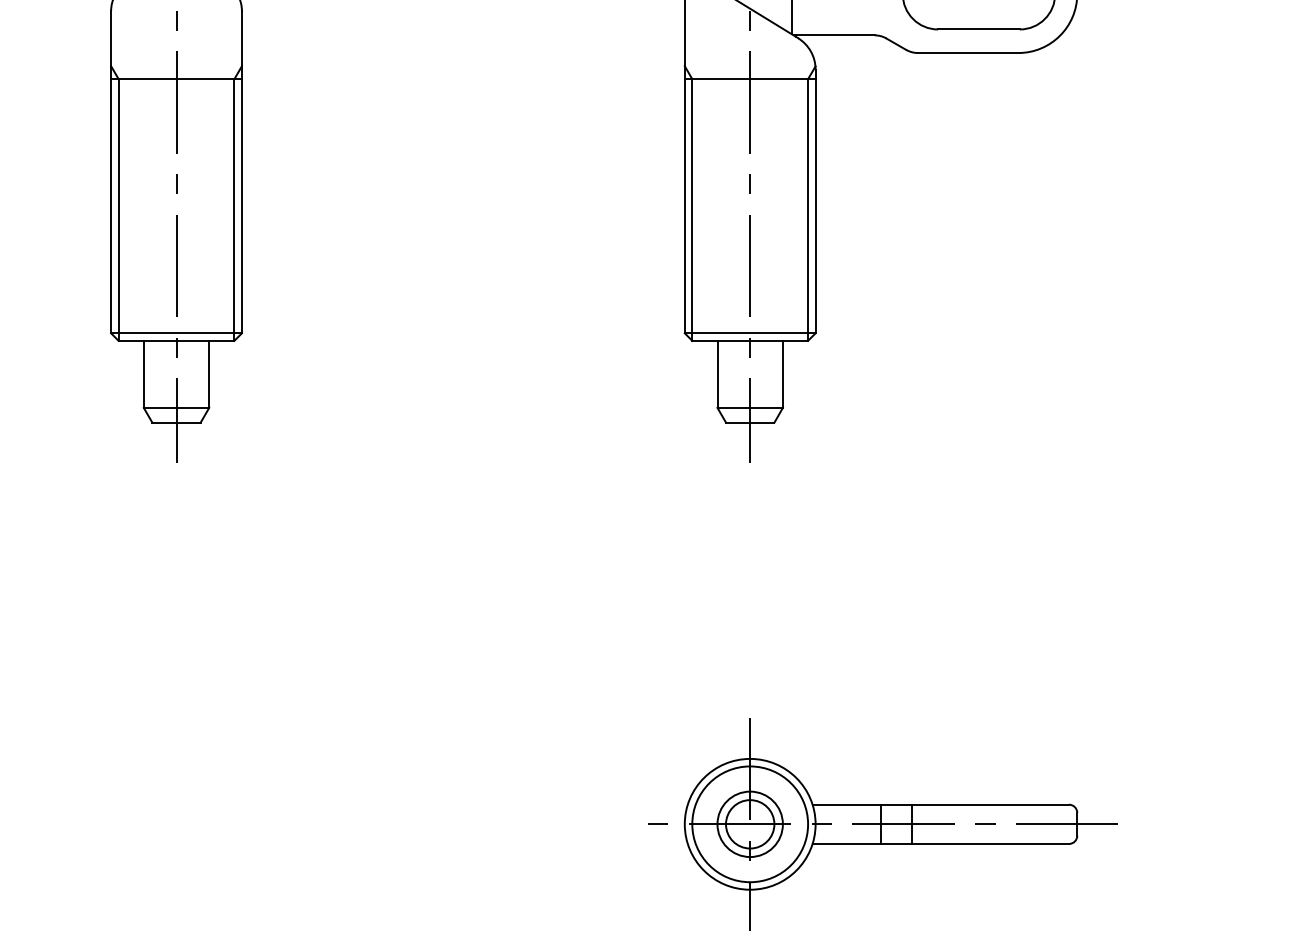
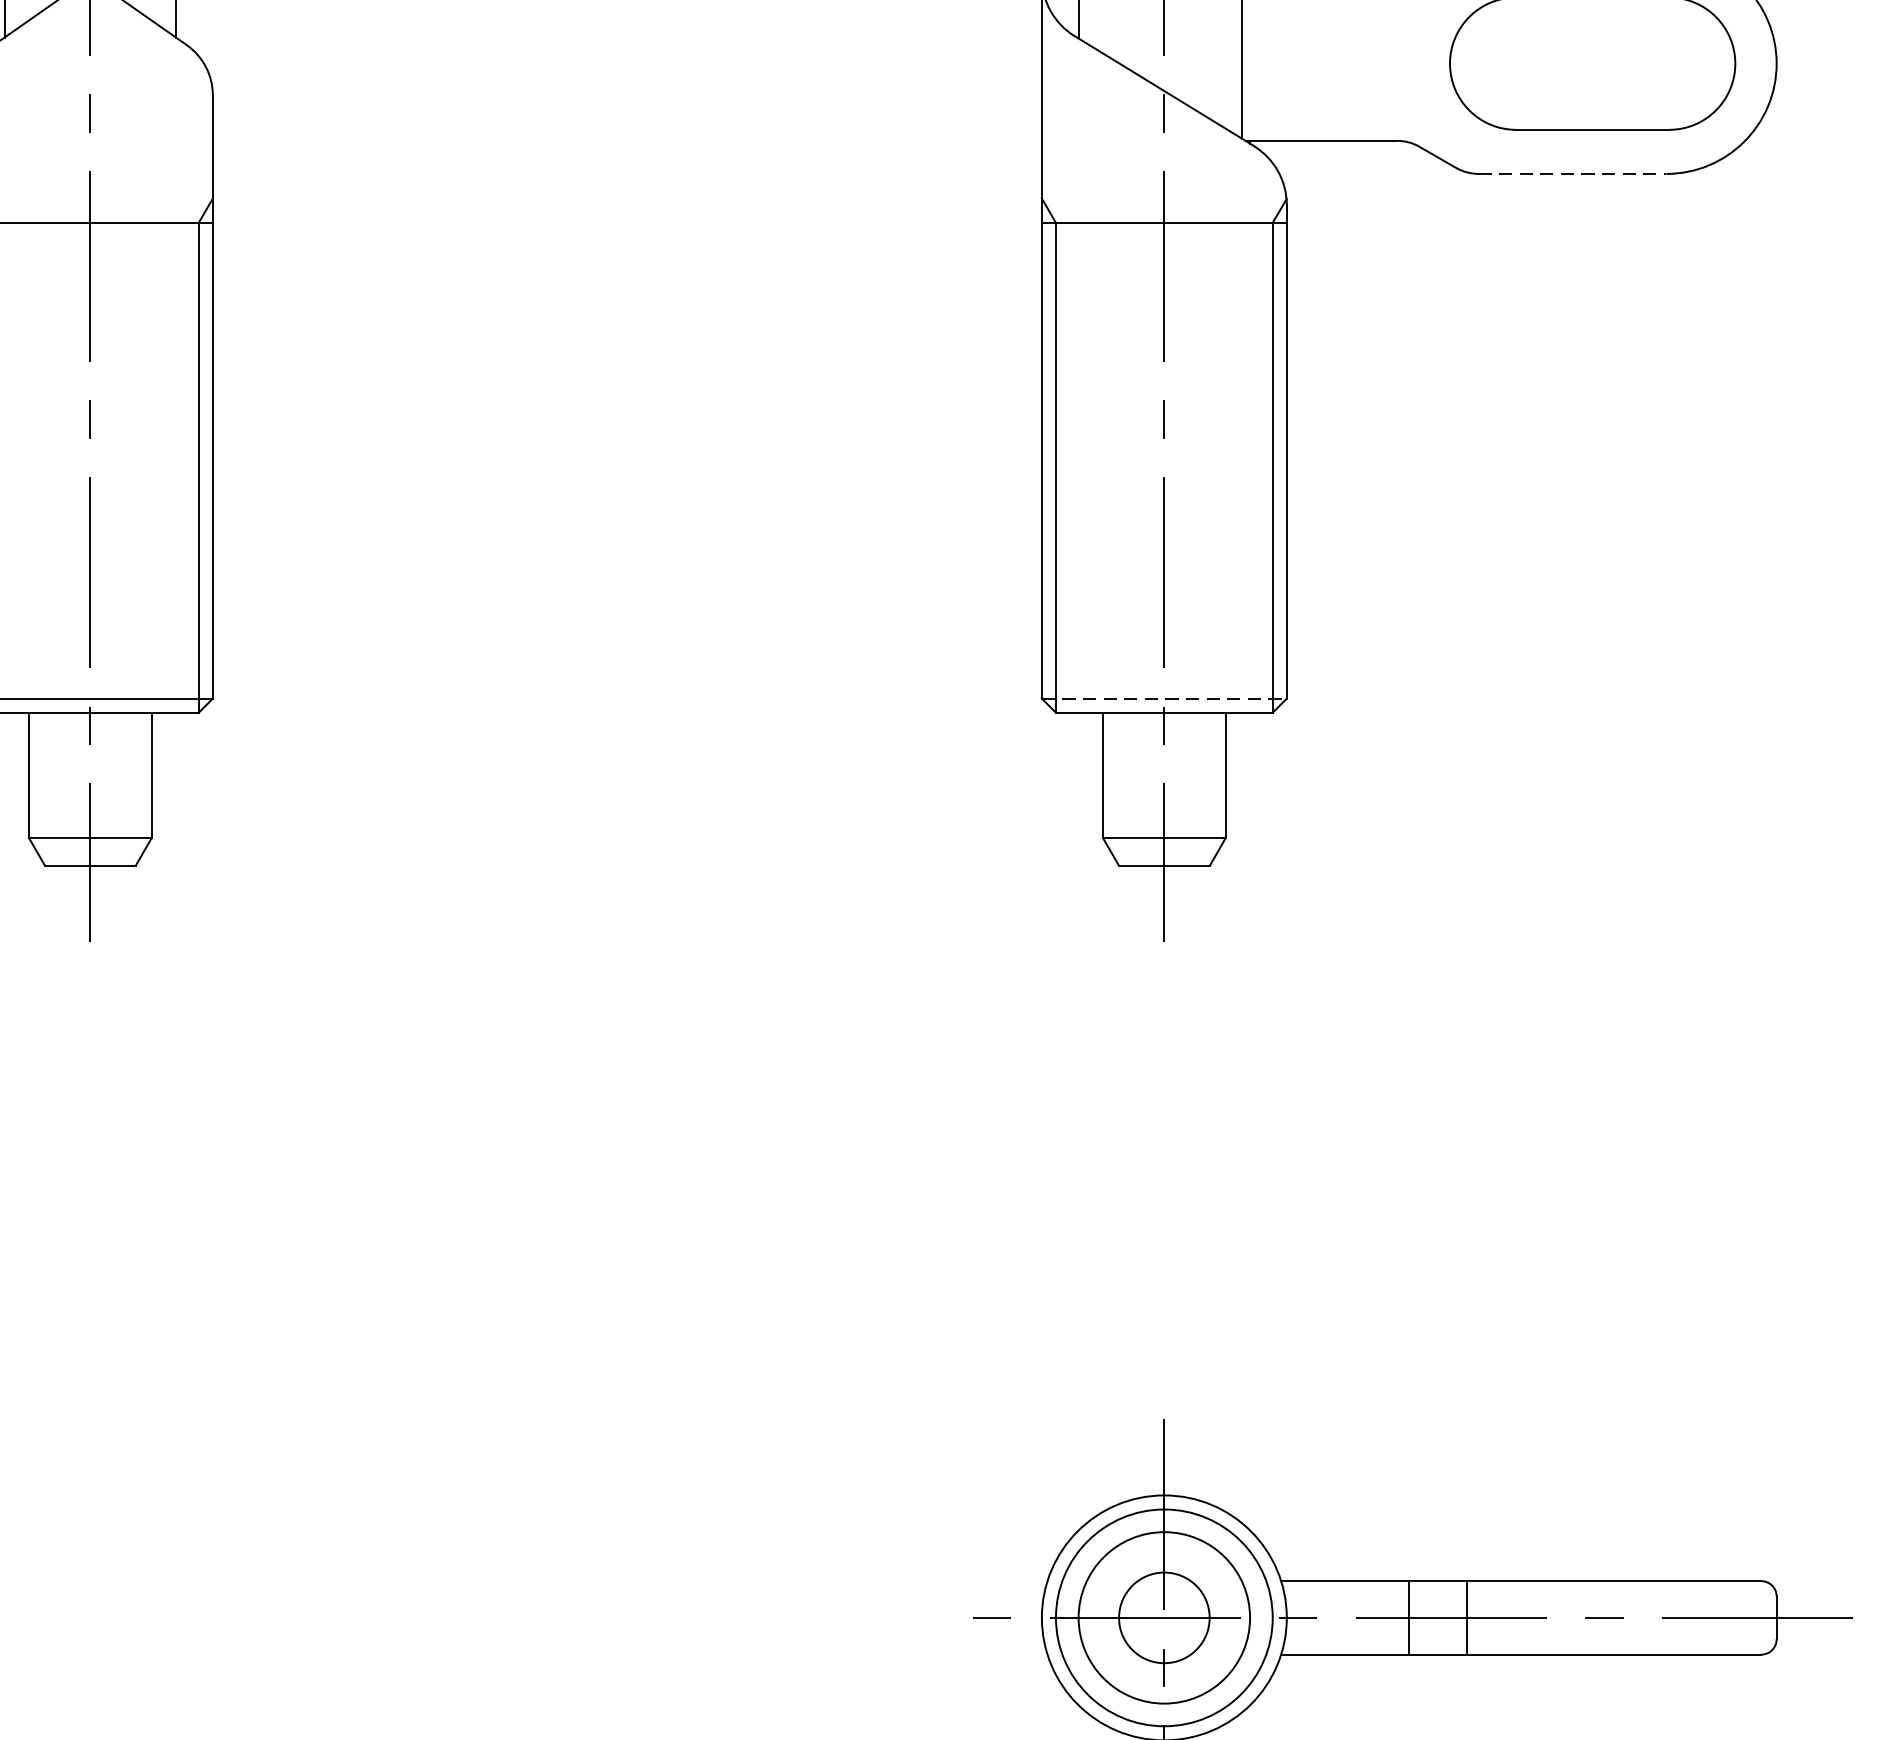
line: (968, 53) -> (1573, 174), solid -> dashed
line: (750, 333) -> (1164, 699), solid -> dashed
circle: (749, 824) -> (1163, 1618), size x1.4

